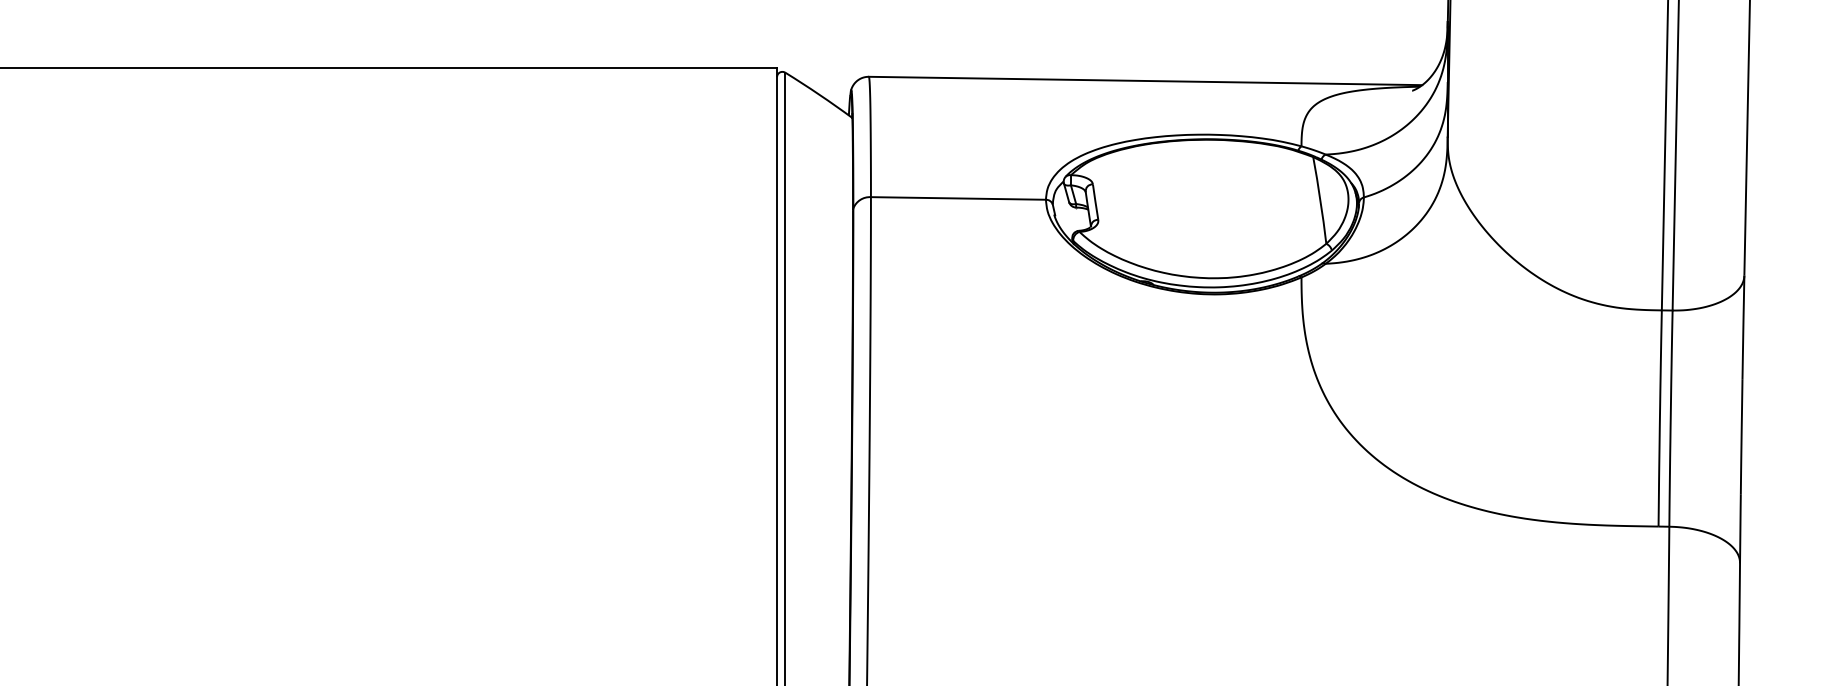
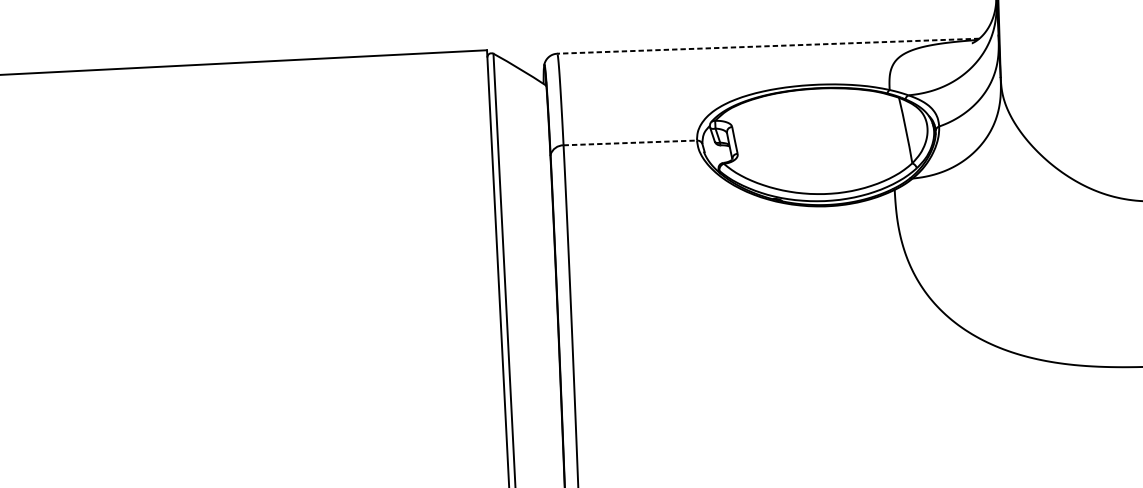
line: (1145, 80) -> (768, 45), solid -> dashed
line: (958, 198) -> (630, 142), solid -> dashed

